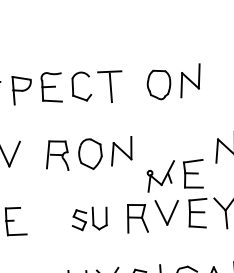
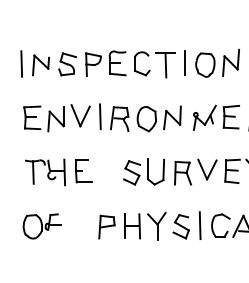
line: (133, 82) -> (184, 62), added
line: (33, 153) -> (100, 116), added
part: (175, 175) -> (216, 117), moved
part: (89, 218) -> (143, 171), size x1.43

